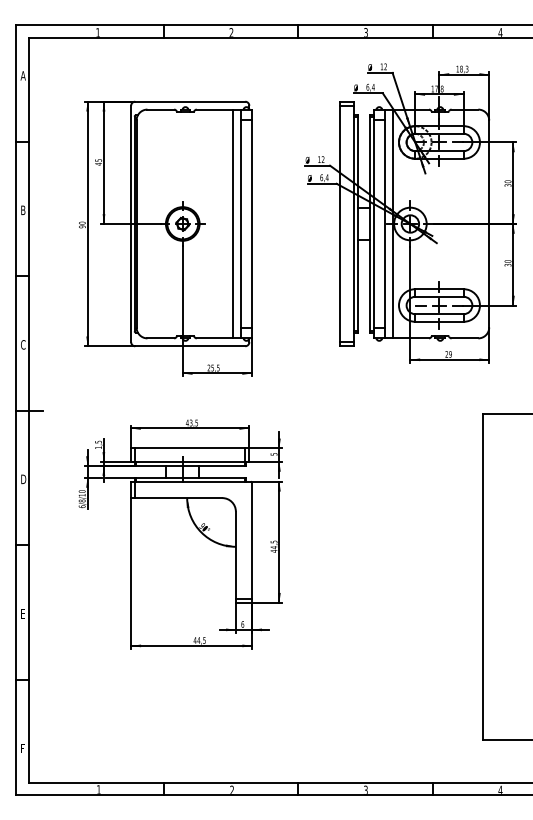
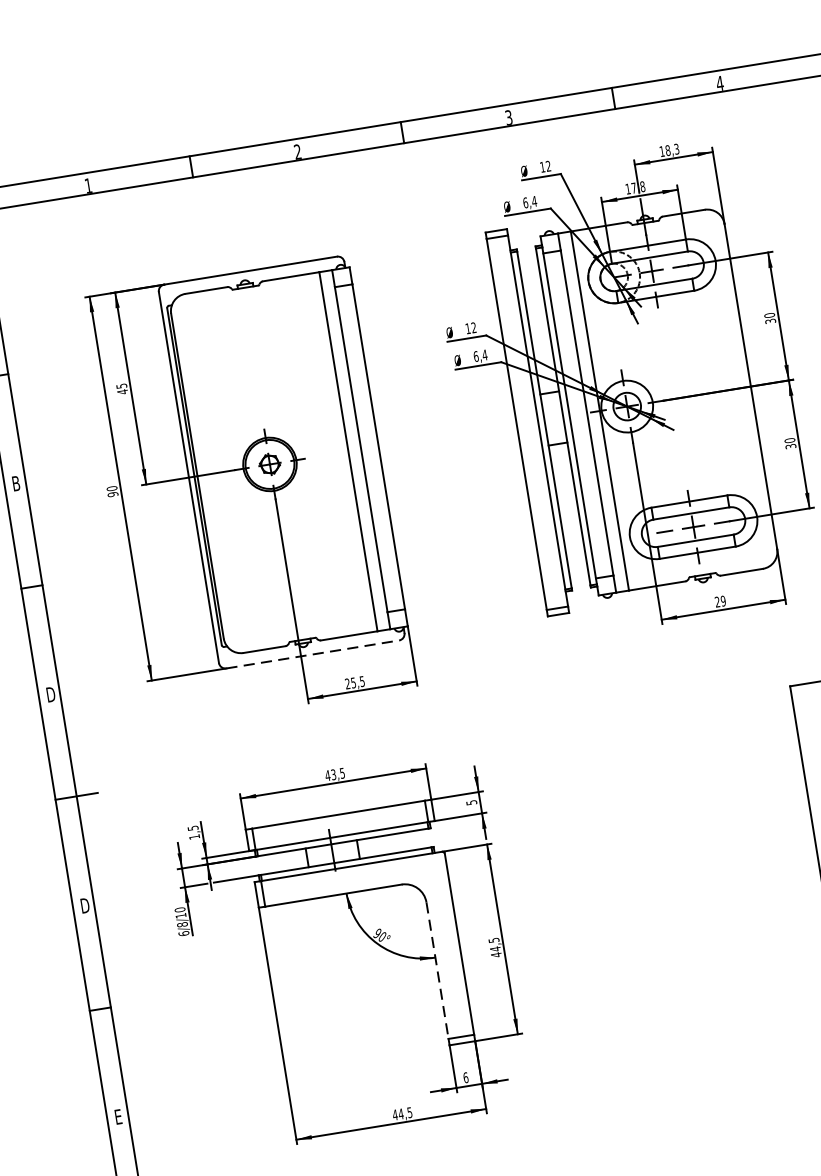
text: (23, 344) -> (50, 694), C -> D
line: (190, 346) -> (313, 654), solid -> dashed
line: (235, 555) -> (436, 971), solid -> dashed

